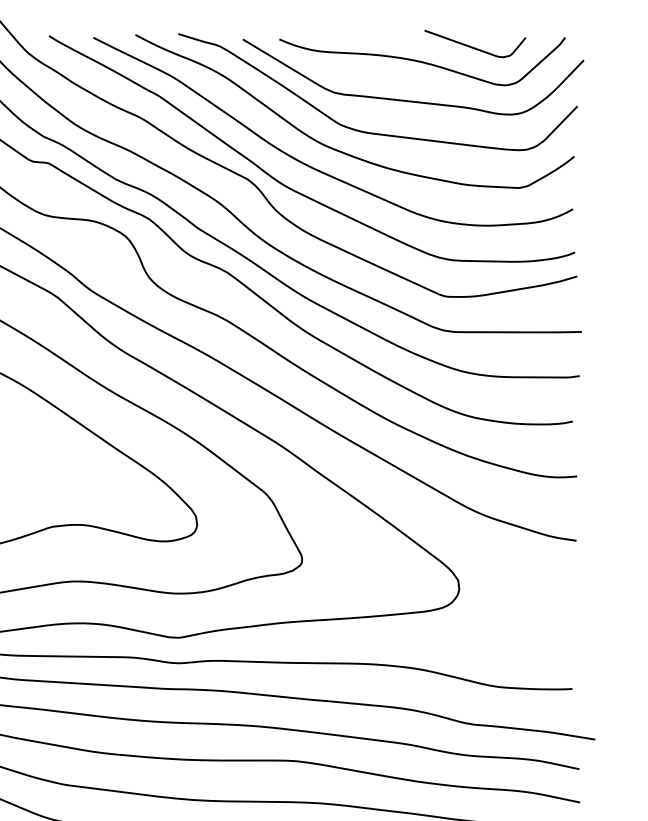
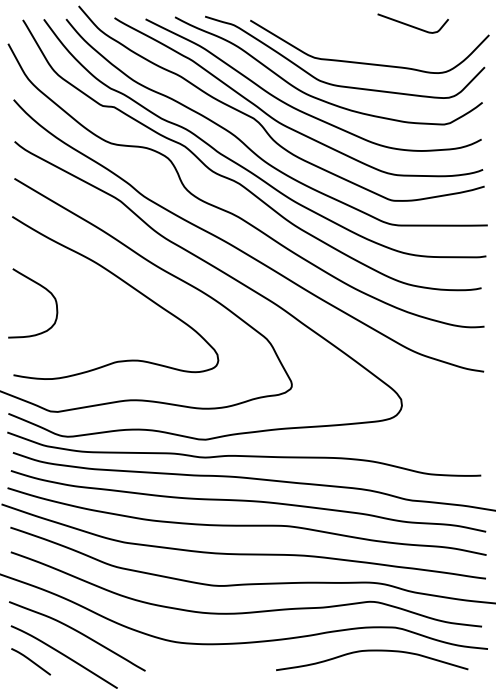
curve: (421, 60) -> (375, 35), removed

